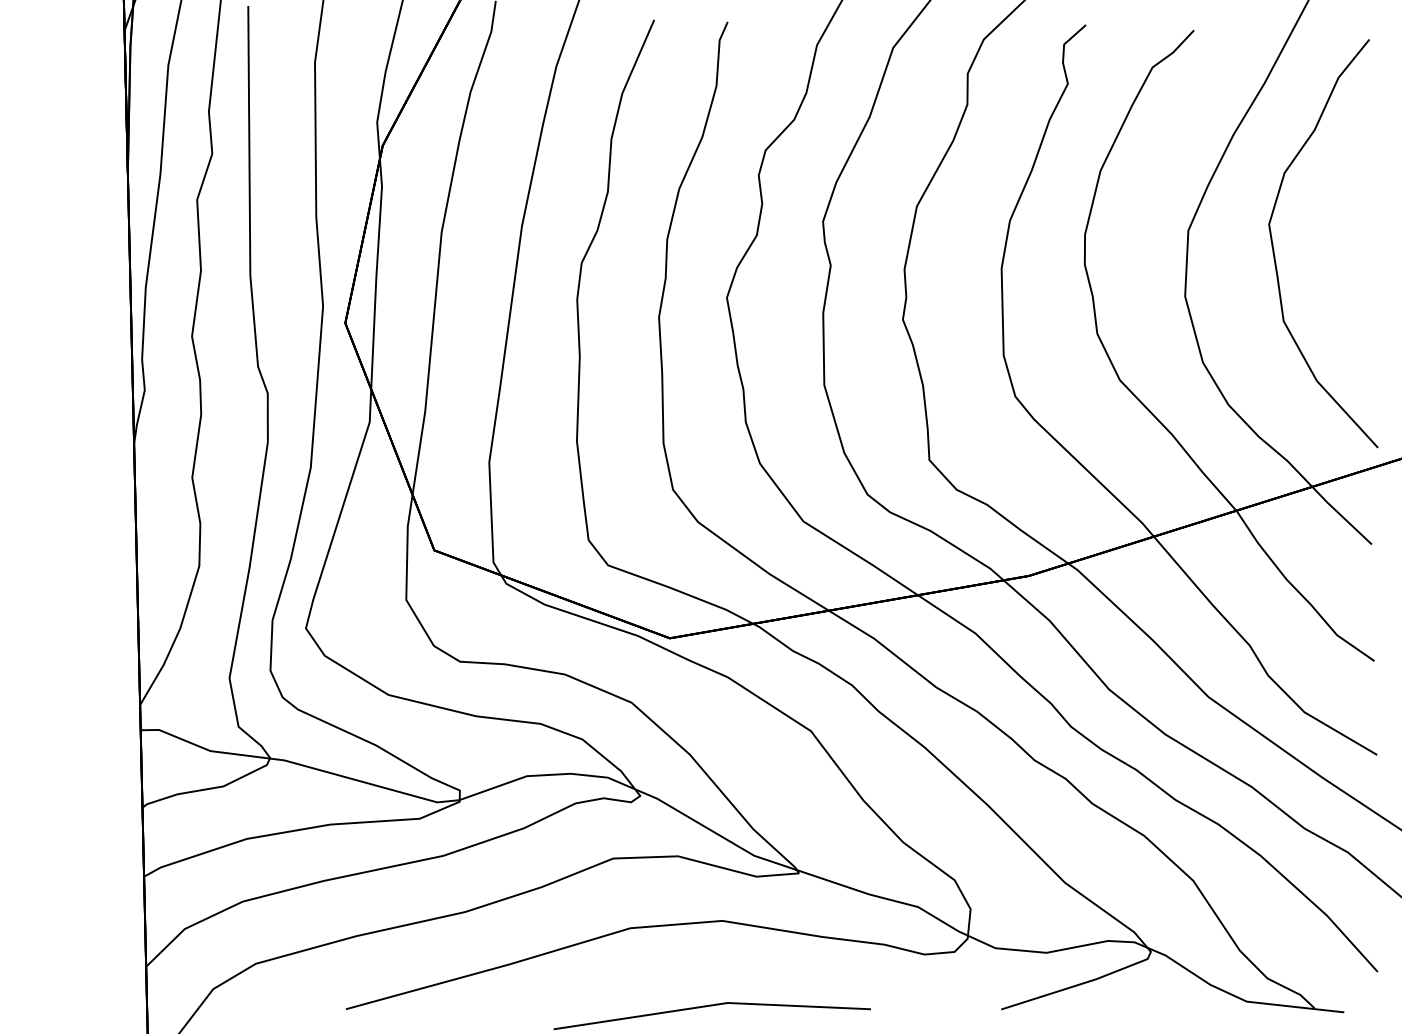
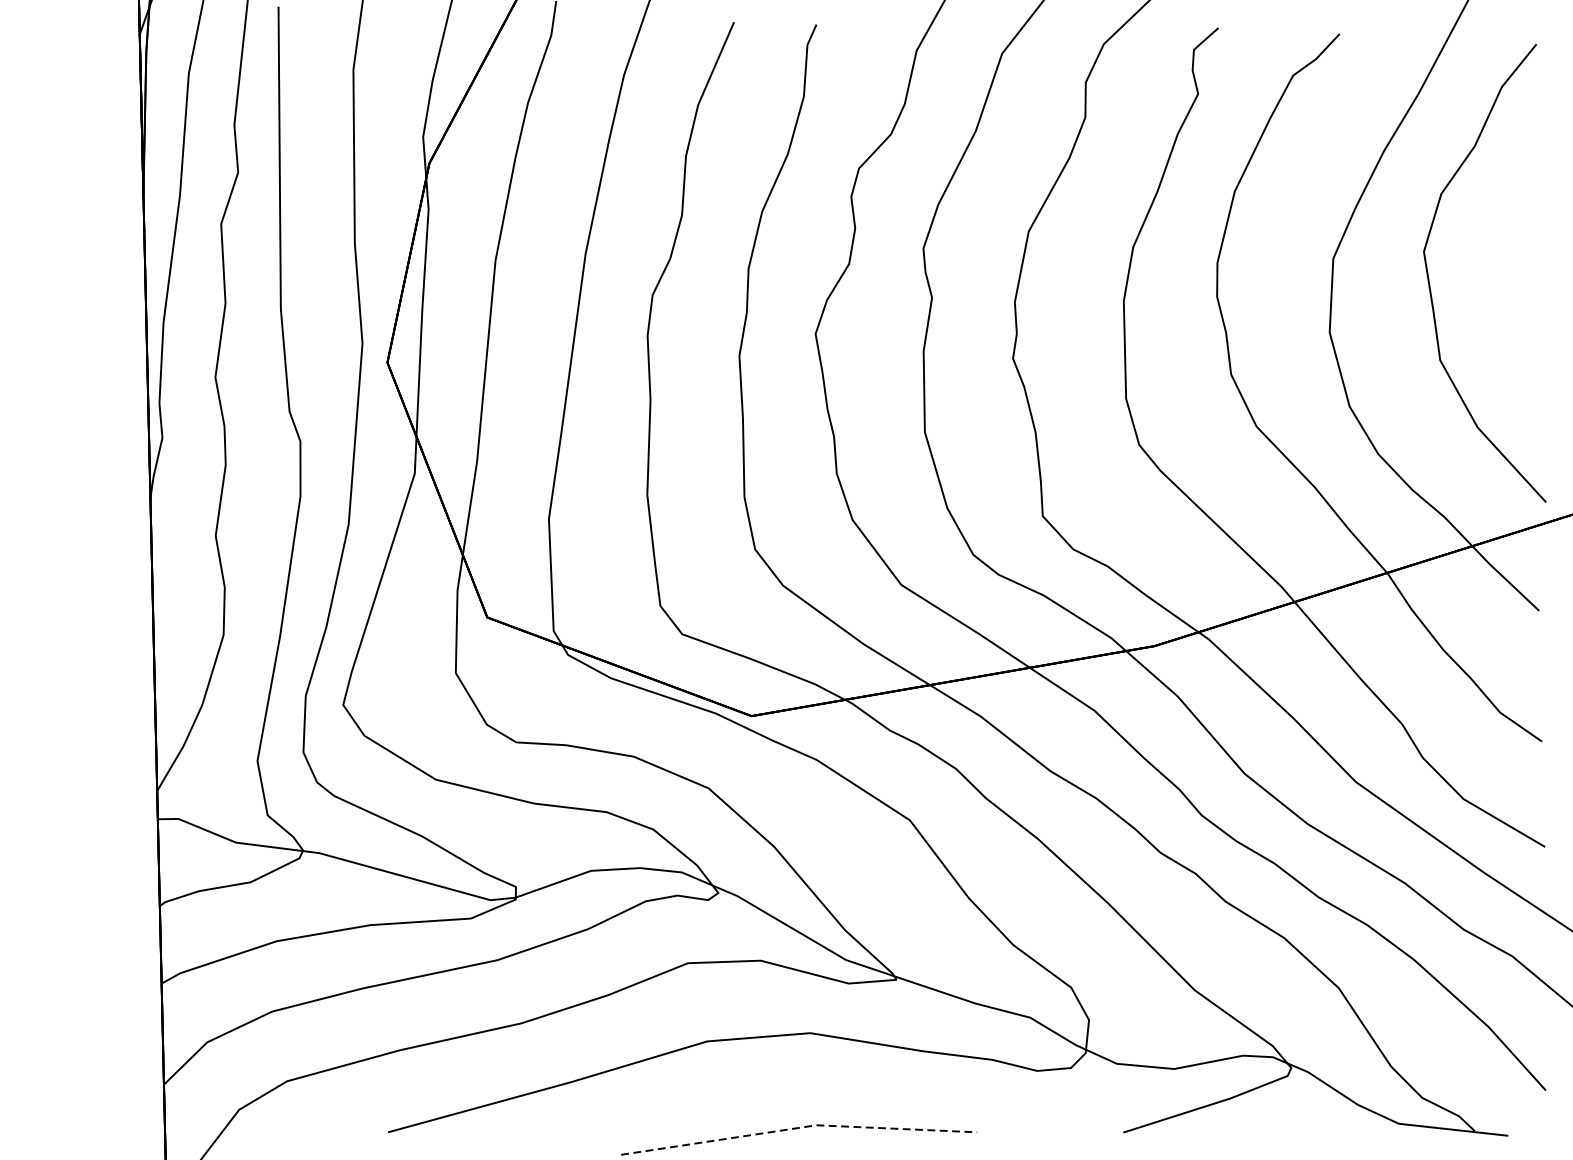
line: (712, 1005) -> (799, 1128), solid -> dashed

